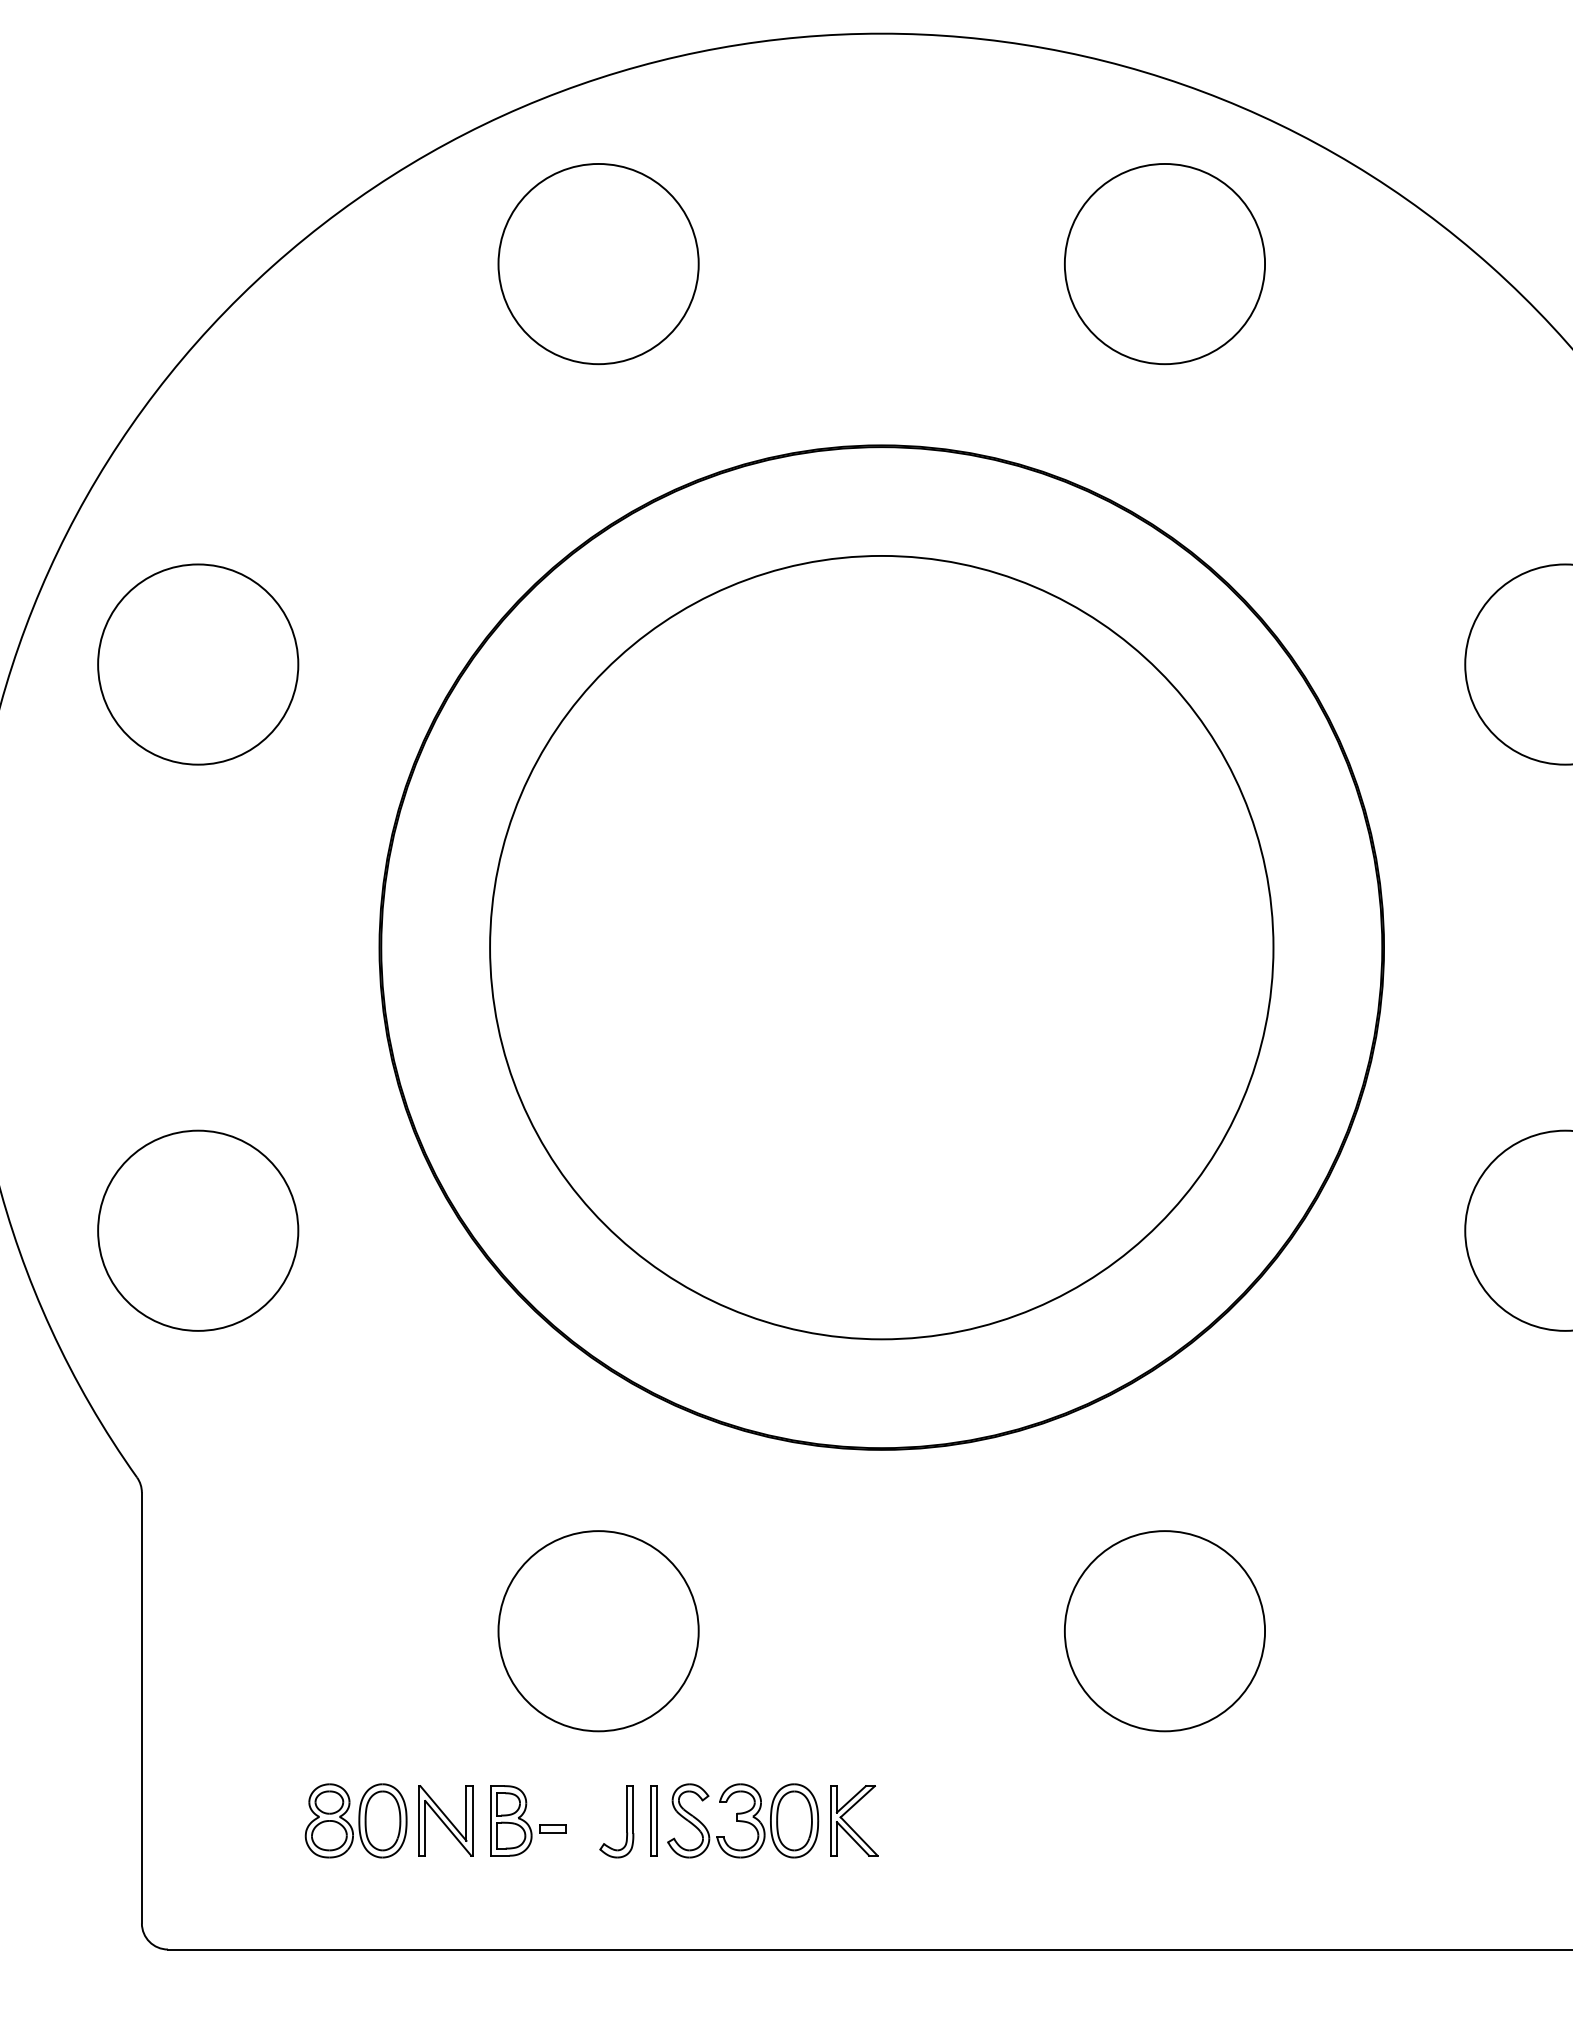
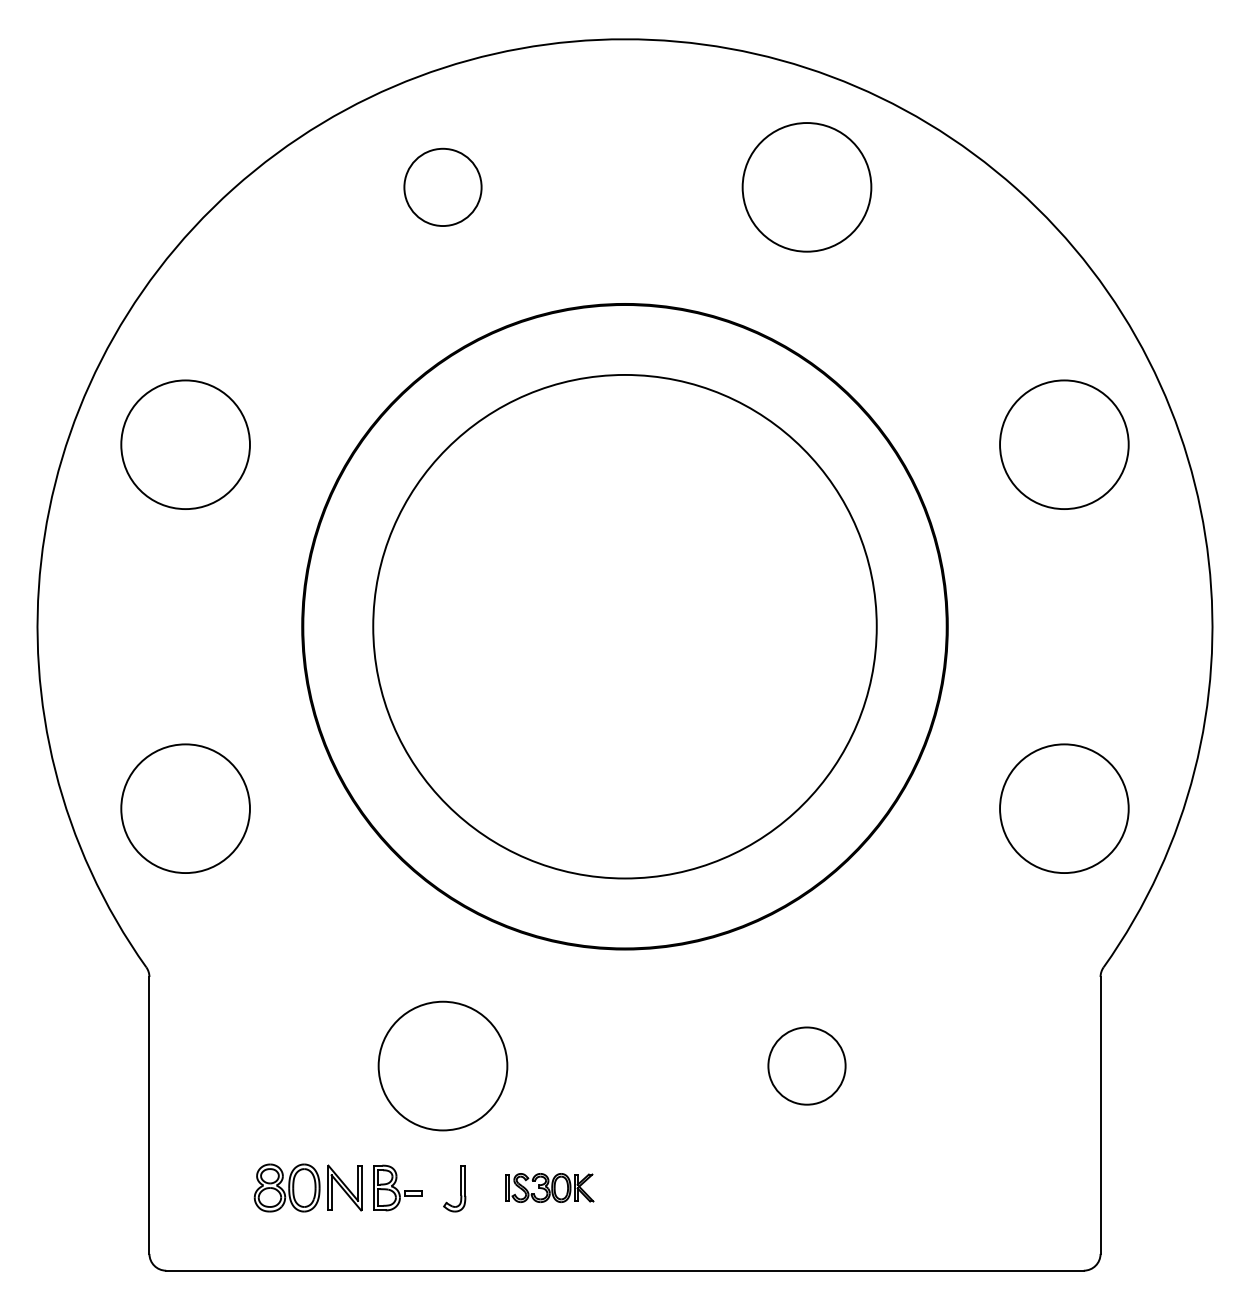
circle: (597, 264) -> (442, 187), size x0.6
circle: (1164, 1630) -> (806, 1065), size x0.6
part: (764, 1820) -> (549, 1187), size x0.6

